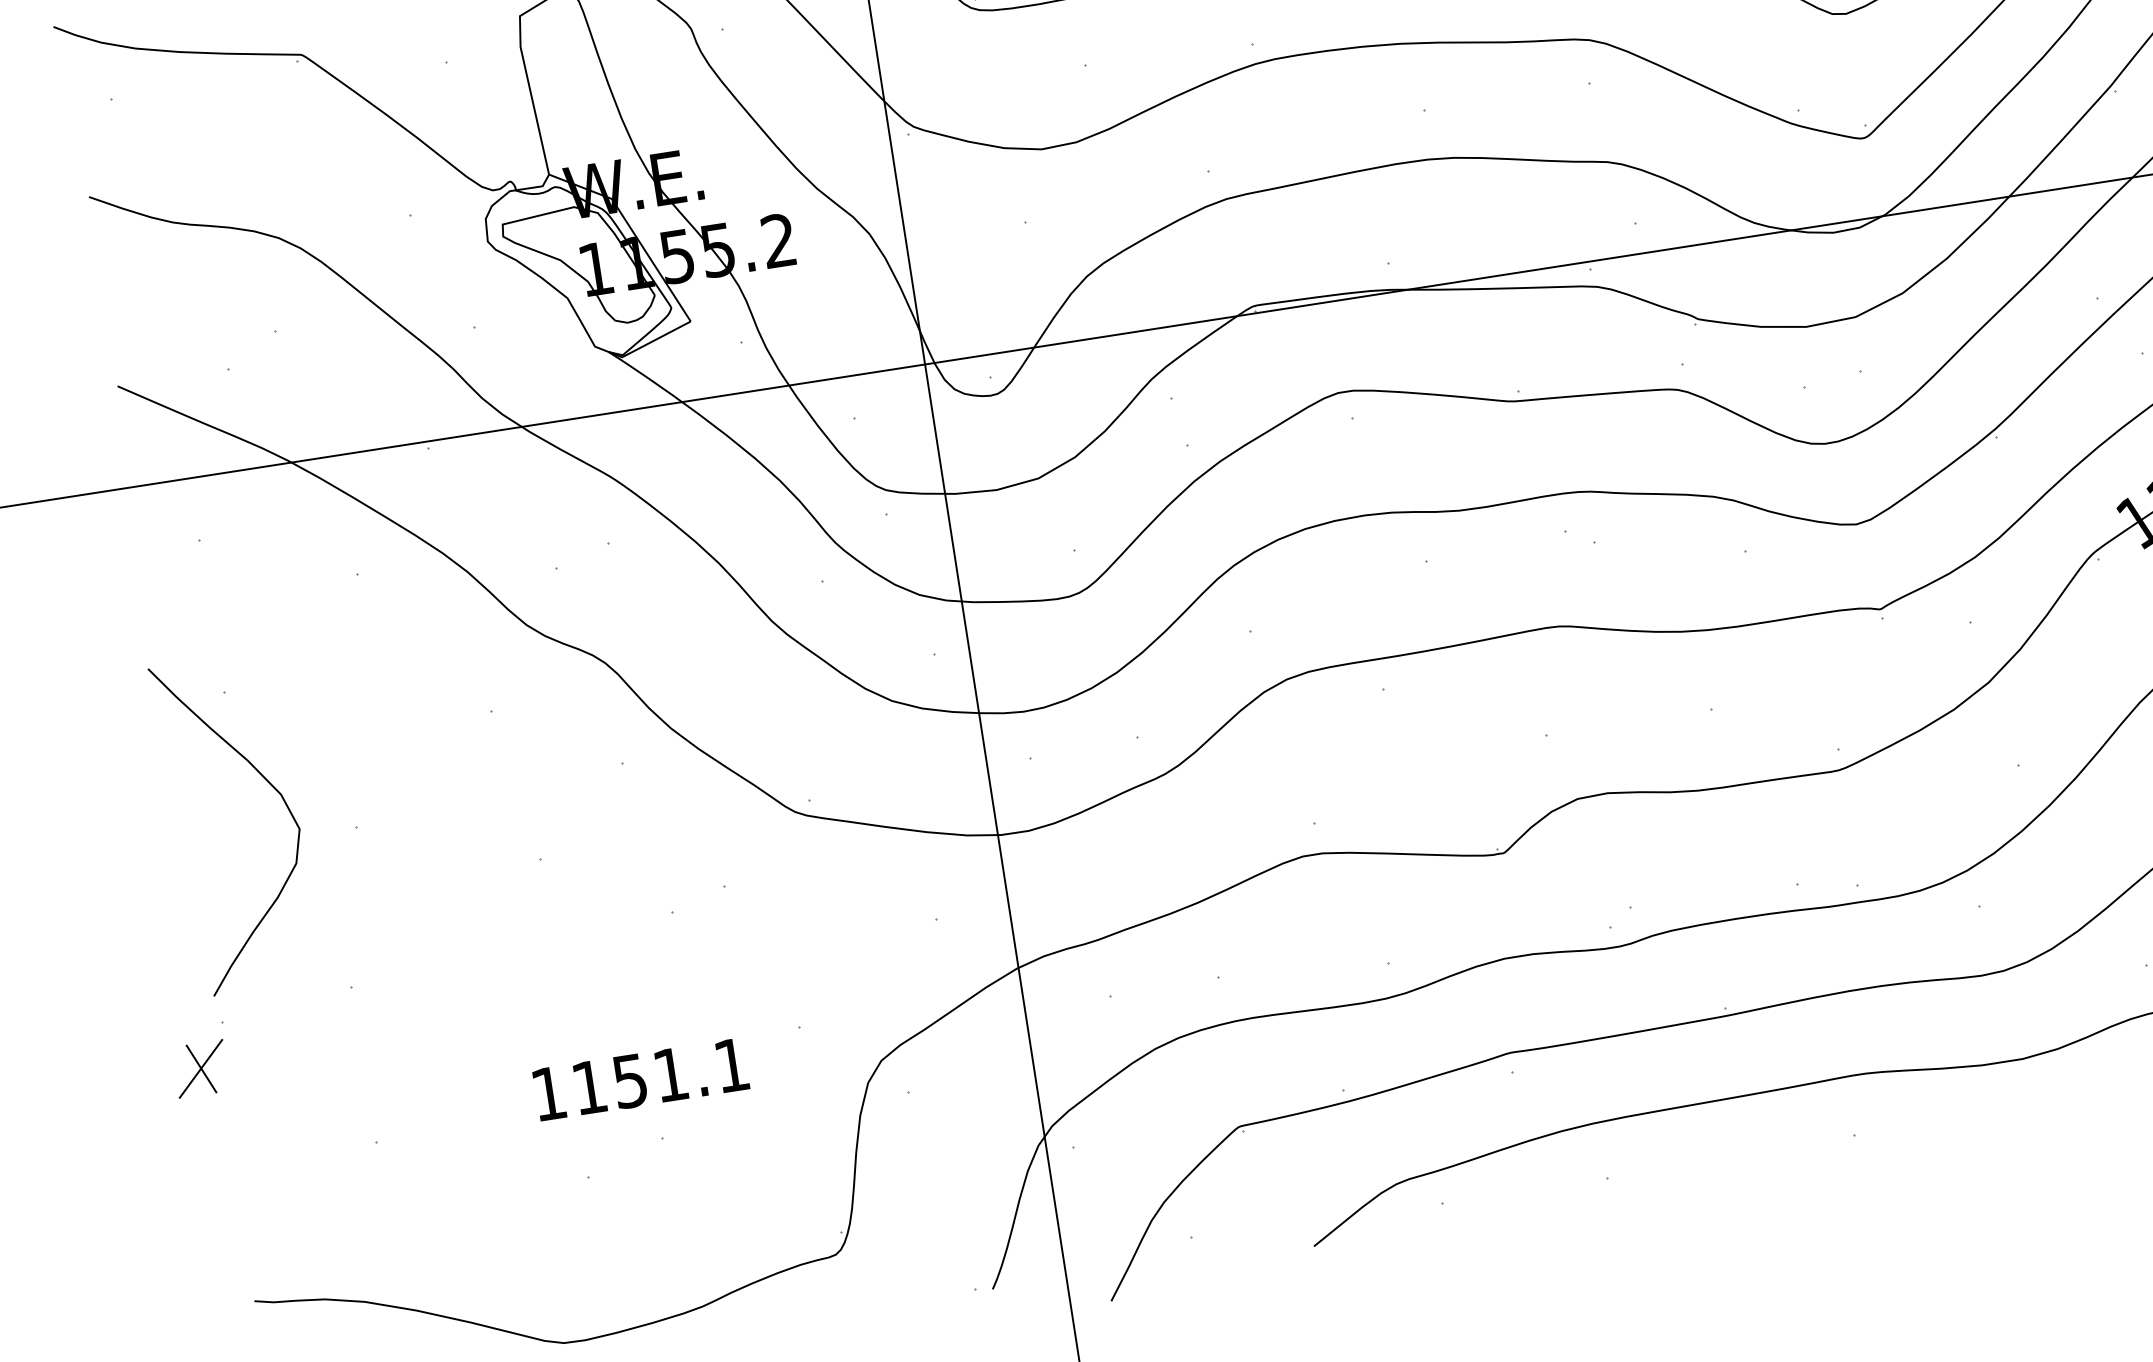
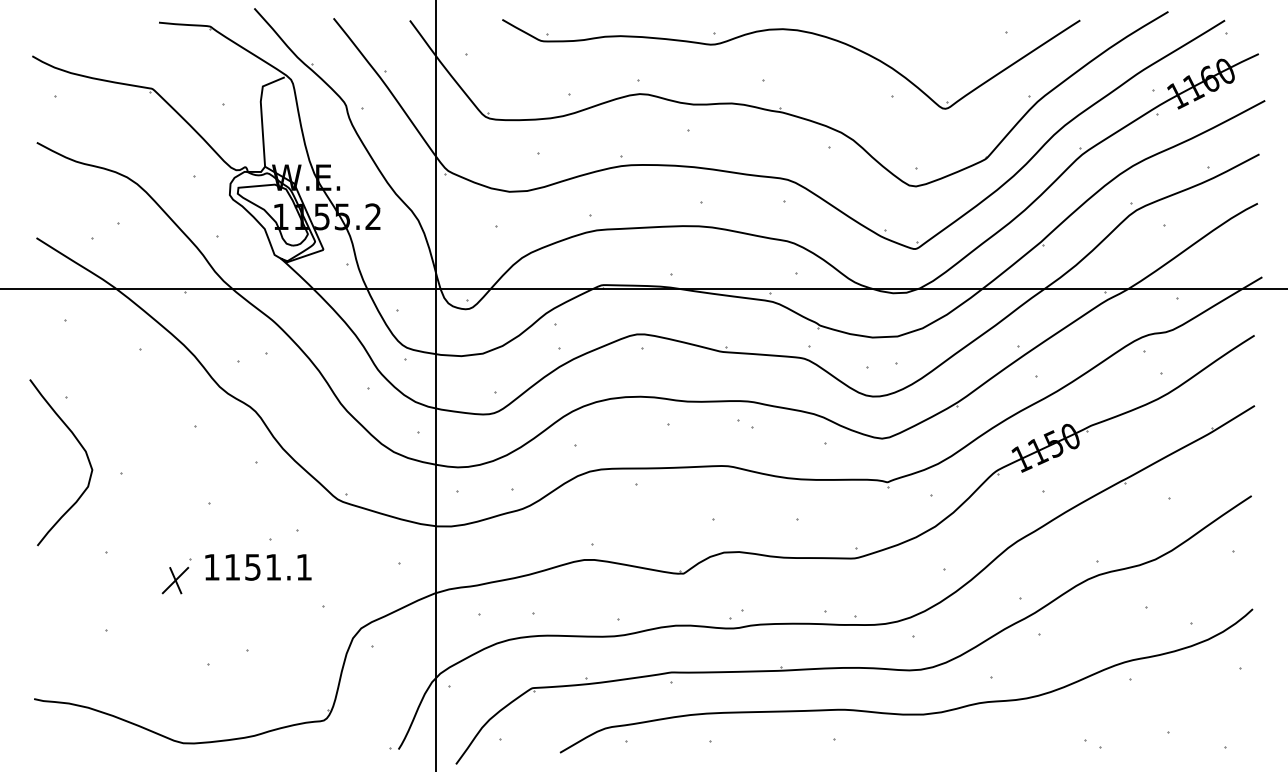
part: (201, 1060) -> (176, 576), moved
text: (641, 1079) -> (258, 567), moved

